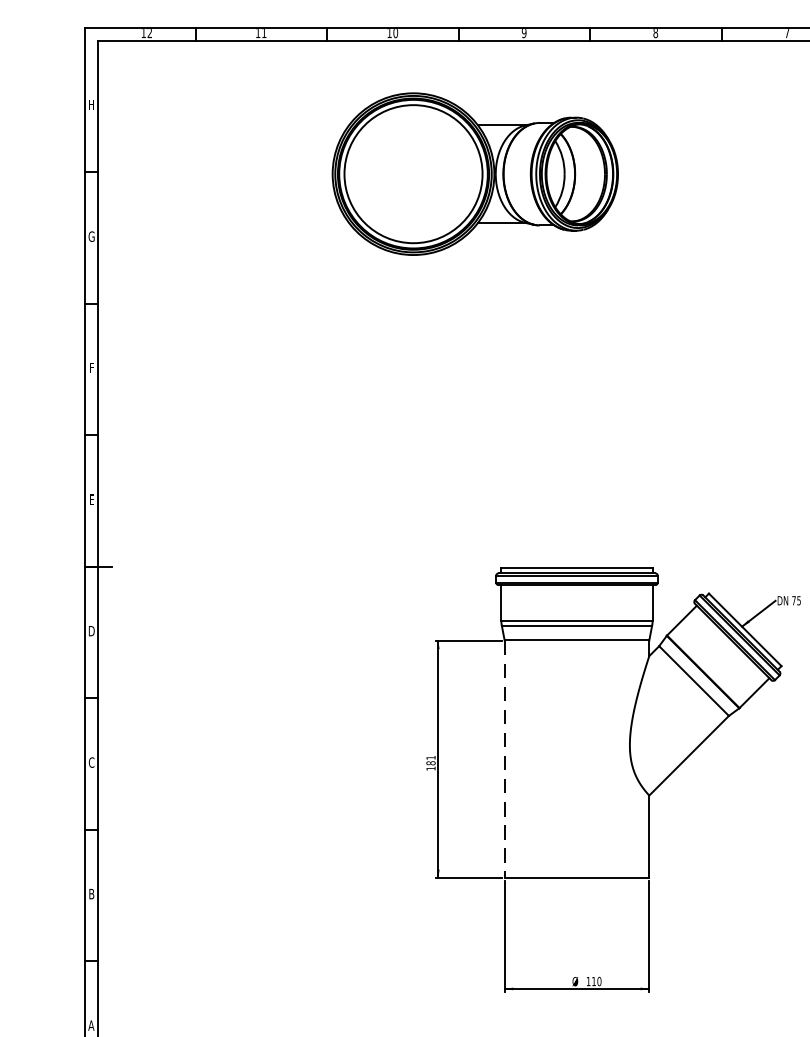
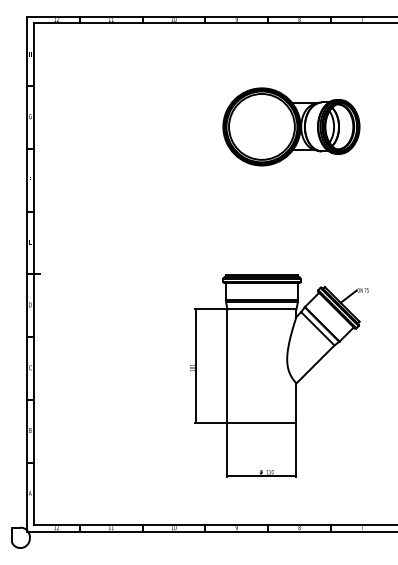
part: (475, 173) -> (291, 126), moved
line: (504, 760) -> (227, 366), dashed -> solid

